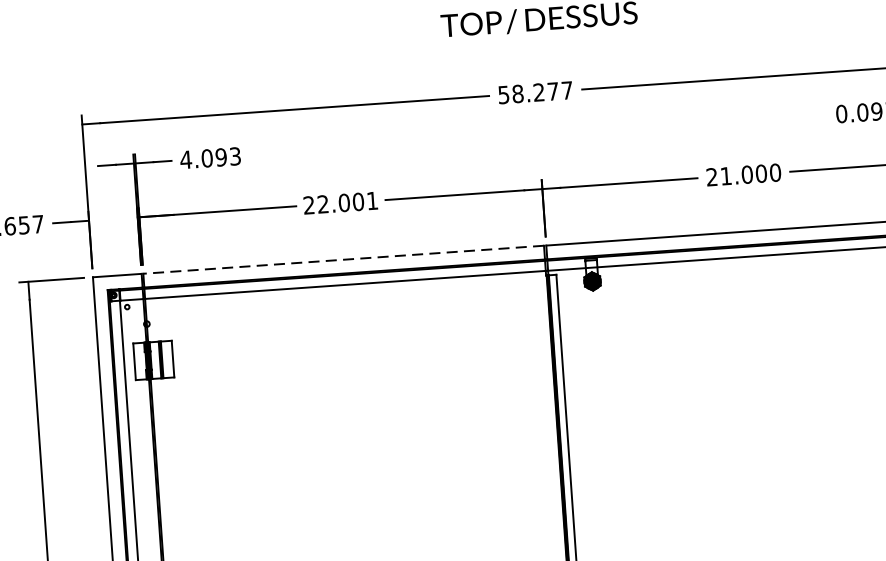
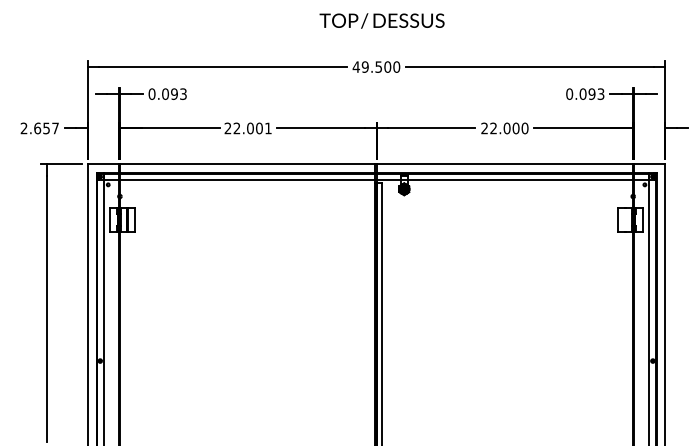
text: (535, 91) -> (376, 66), 58.277 -> 49.500
text: (185, 158) -> (151, 93), 4.093 -> 0.093
text: (725, 176) -> (493, 128), 21.000 -> 22.000
line: (343, 259) -> (247, 164), dashed -> solid

